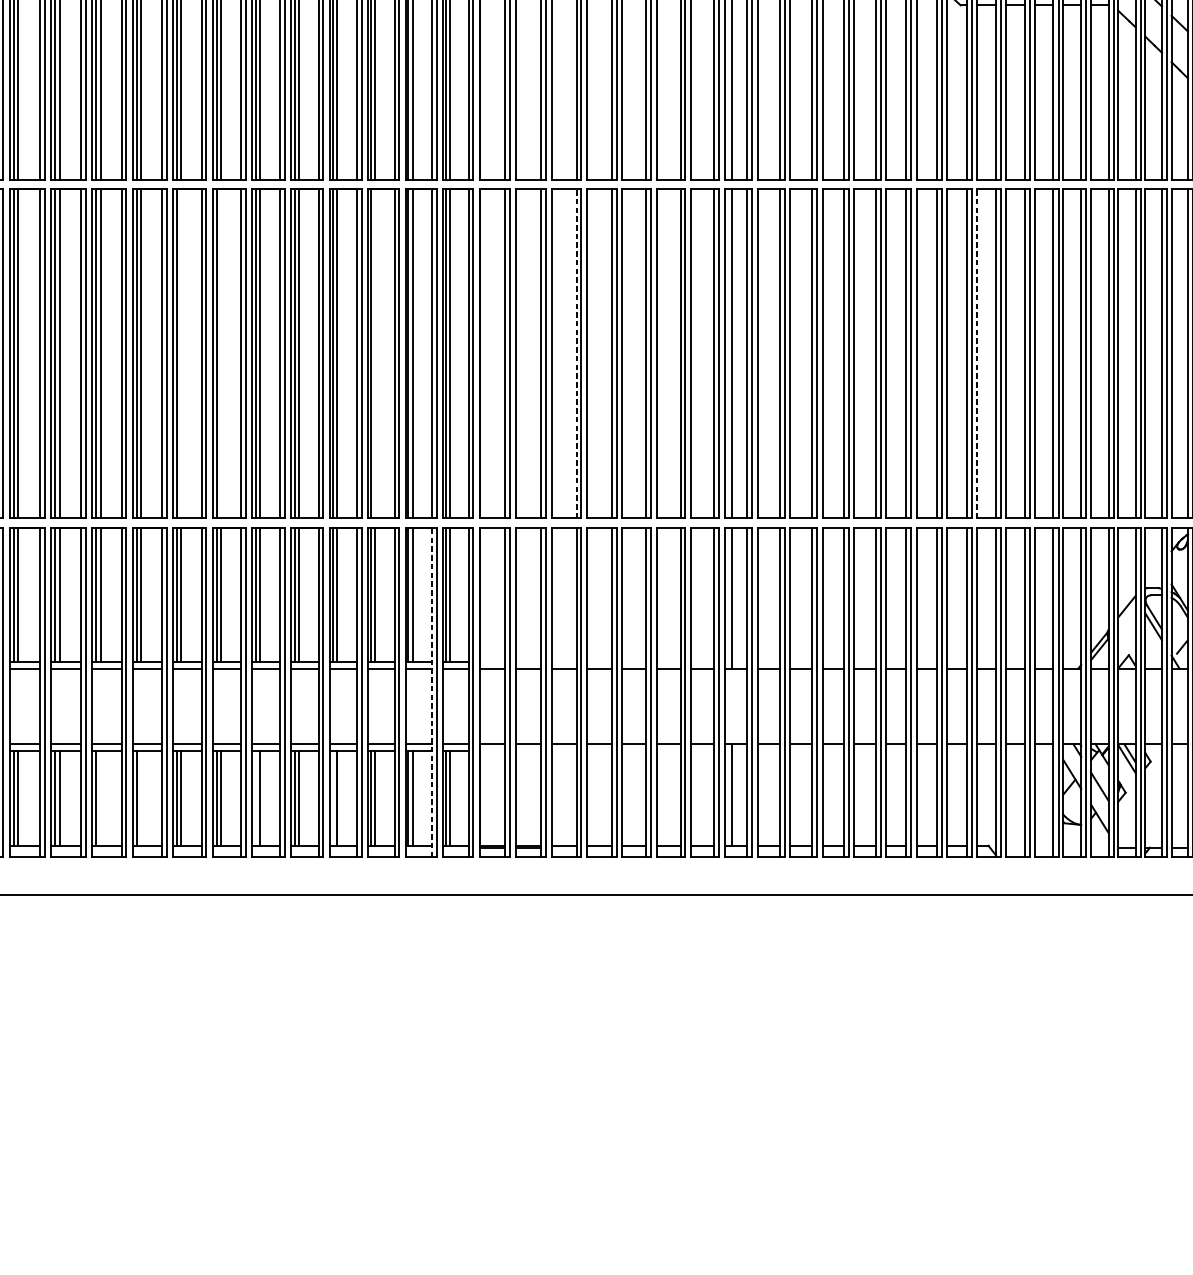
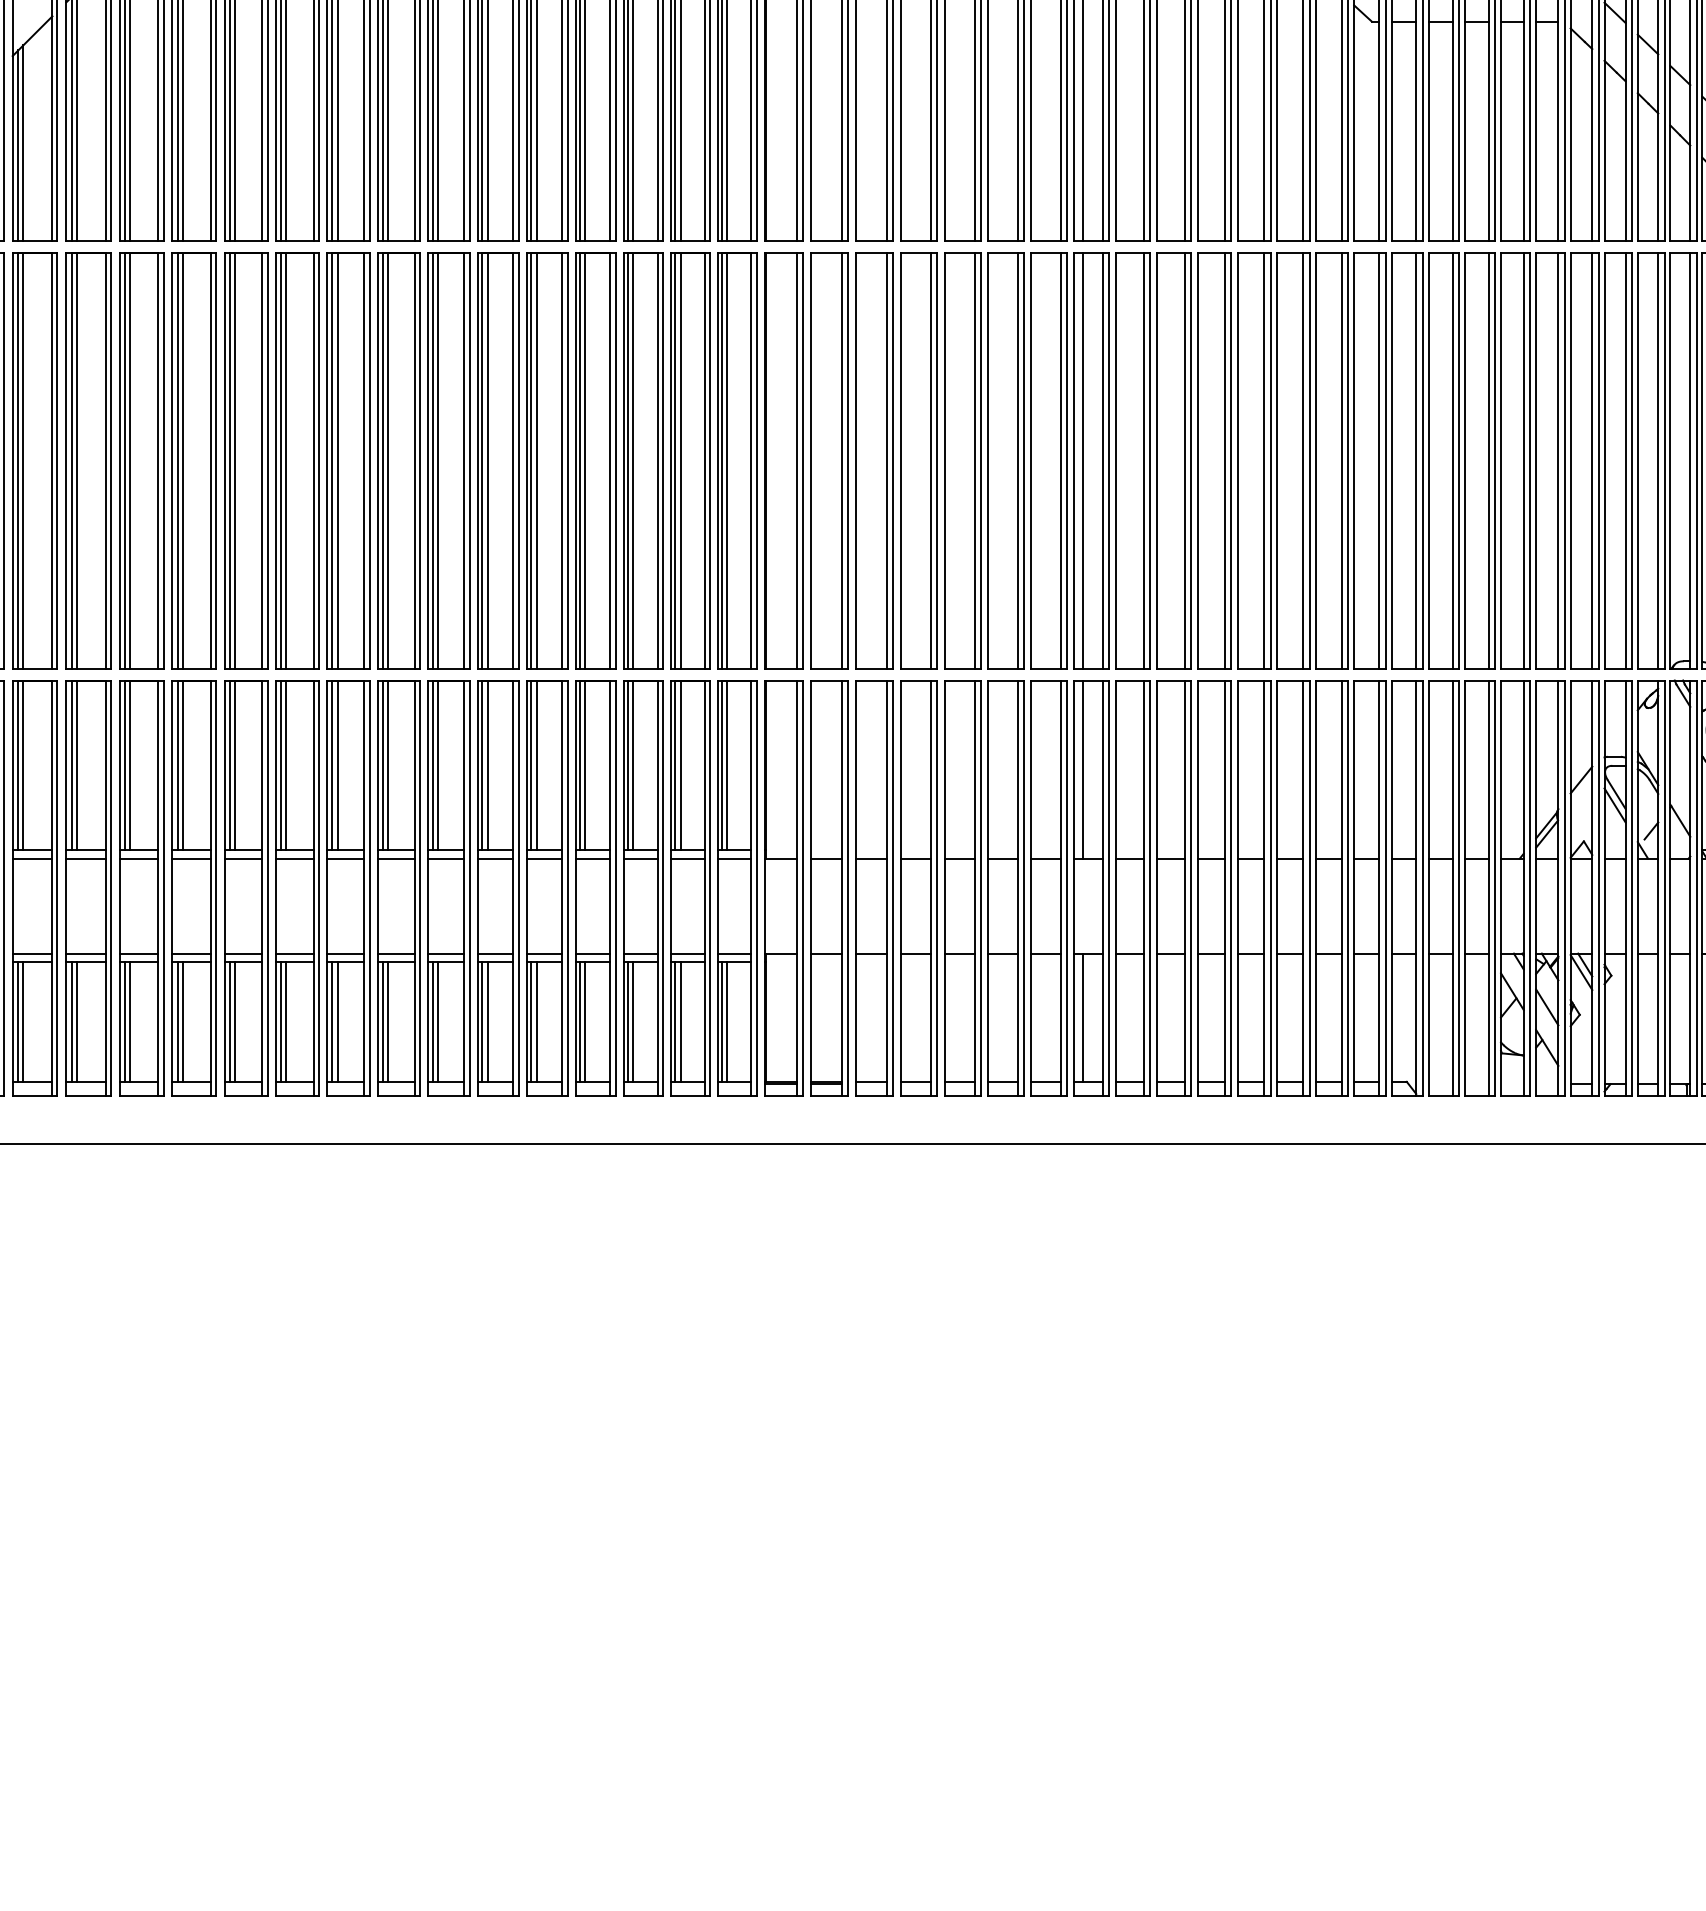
line: (181, 353) -> (388, 460), added
line: (221, 353) -> (438, 460), added
line: (375, 353) -> (633, 460), added
line: (576, 353) -> (887, 460), dashed -> solid
line: (976, 353) -> (1391, 460), dashed -> solid
line: (431, 692) -> (704, 888), dashed -> solid
line: (100, 797) -> (286, 1021), added
line: (141, 797) -> (337, 1021), added
line: (255, 797) -> (482, 1021), added
line: (332, 797) -> (579, 1021), added

